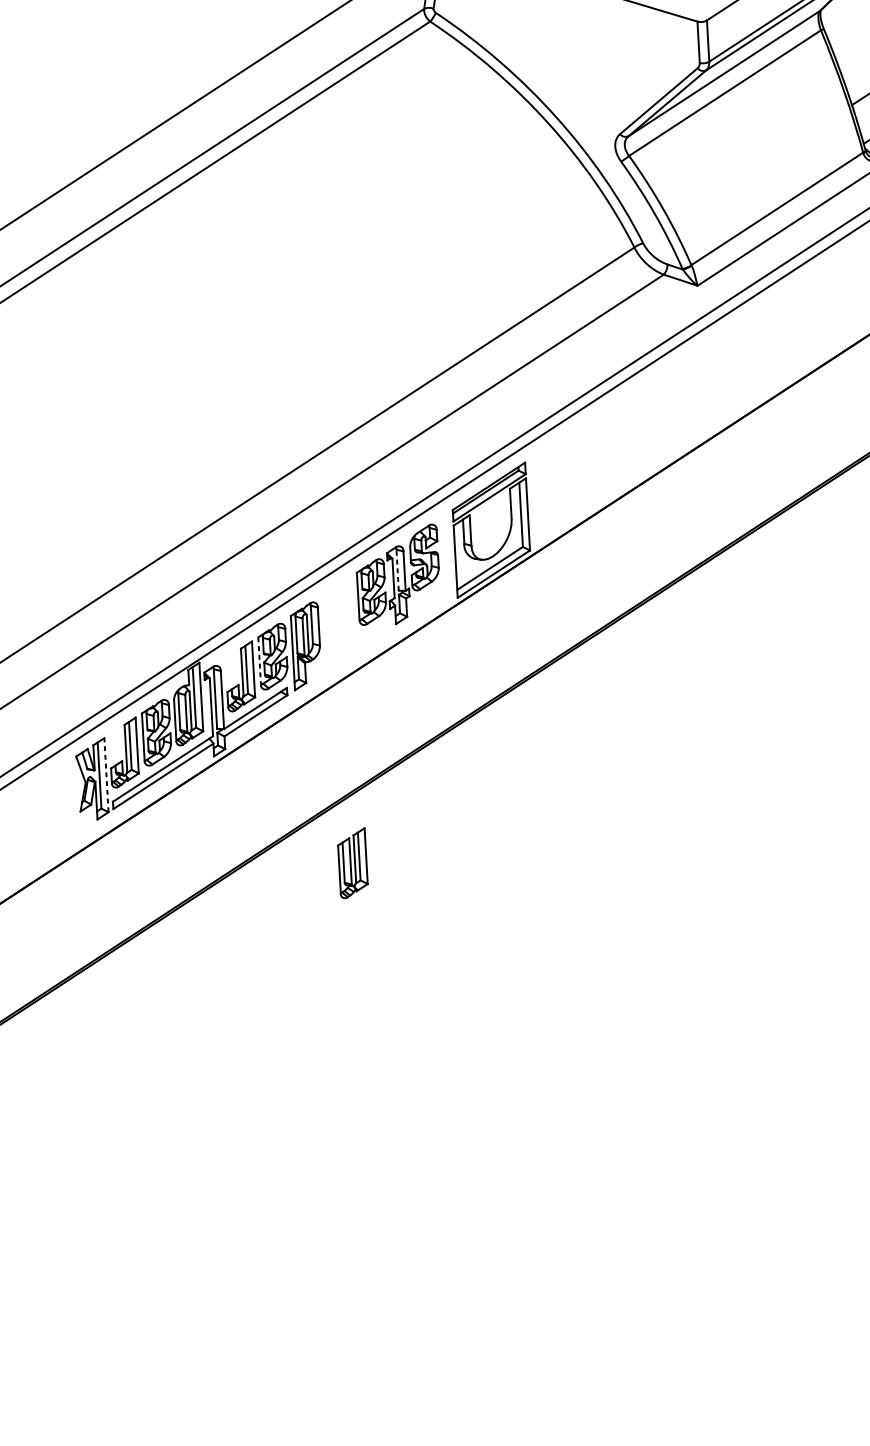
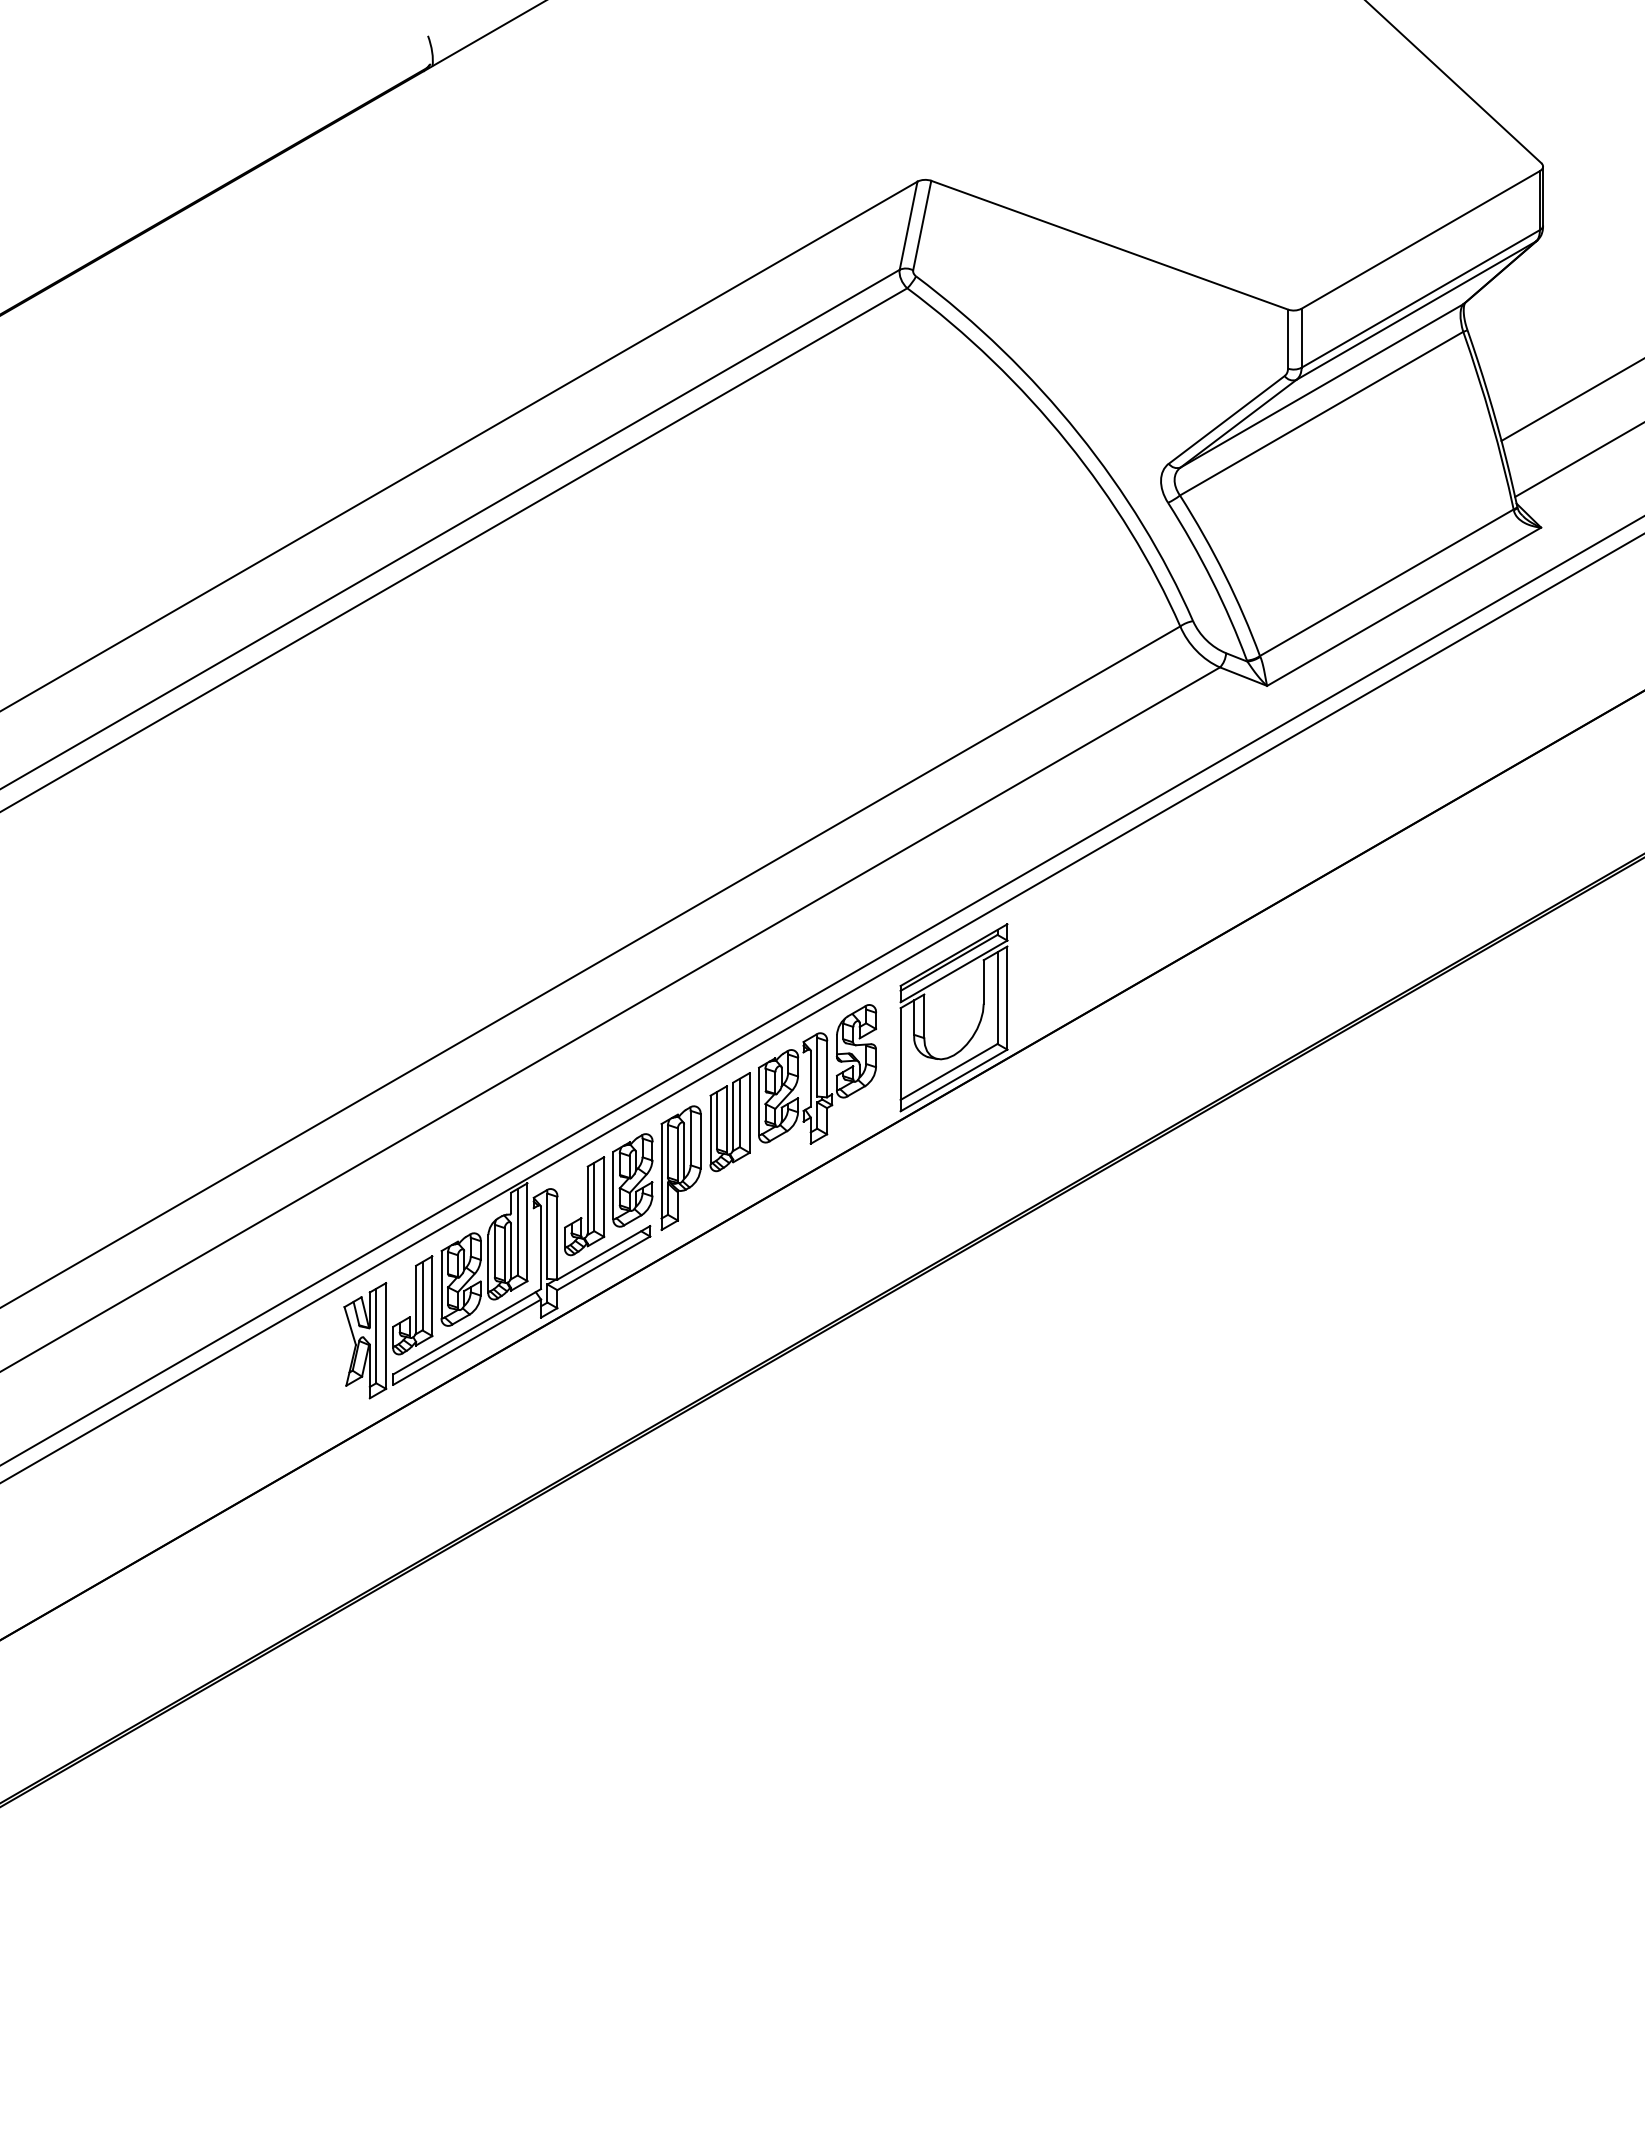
line: (397, 569) -> (817, 1066), dashed -> solid
line: (259, 660) -> (613, 1185), dashed -> solid
line: (106, 775) -> (386, 1336), dashed -> solid
part: (352, 863) -> (729, 1122), moved

